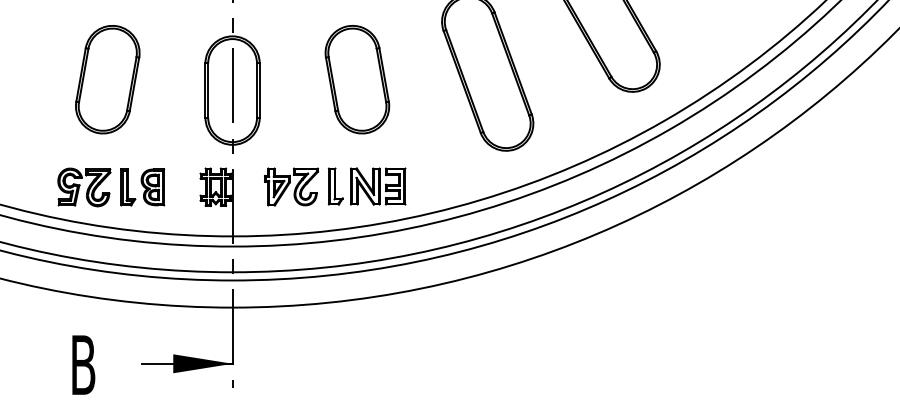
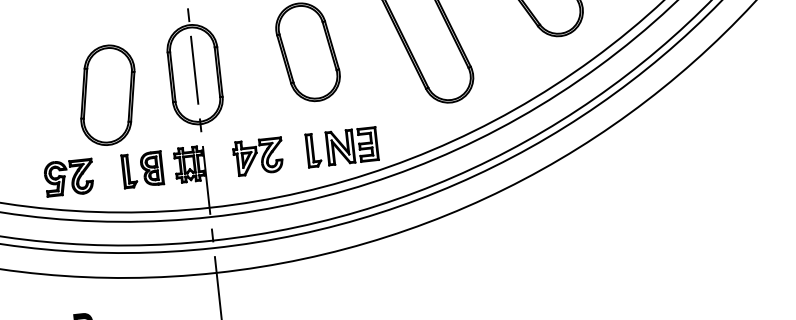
part: (107, 79) -> (107, 95), moved
part: (366, 186) -> (341, 147), moved
part: (142, 187) -> (142, 169), moved

